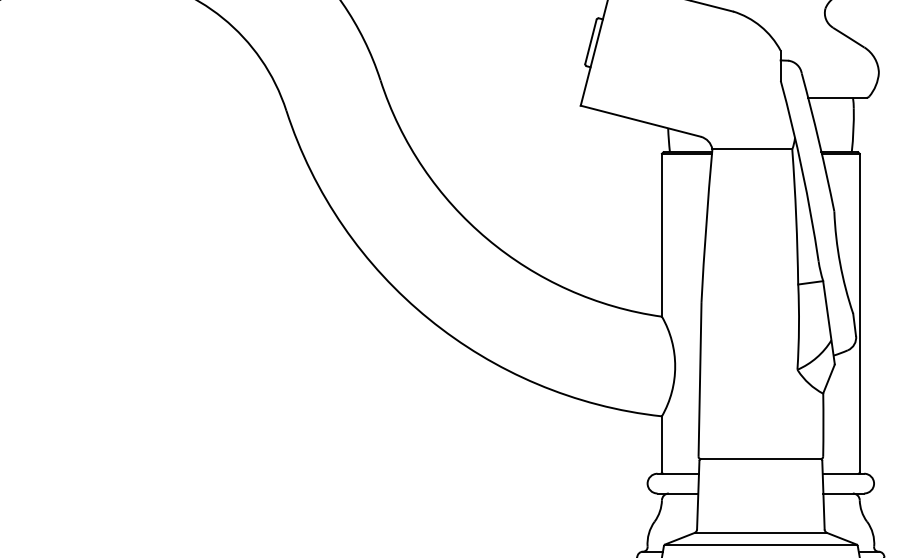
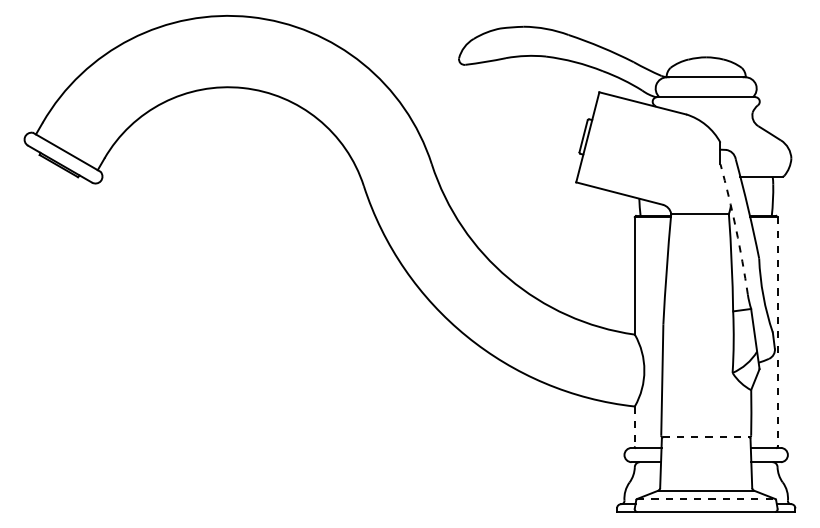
arc: (802, 171) -> (736, 229), solid -> dashed
line: (859, 313) -> (777, 332), solid -> dashed
line: (661, 445) -> (634, 427), solid -> dashed
line: (761, 459) -> (706, 437), solid -> dashed
line: (761, 545) -> (706, 499), solid -> dashed

